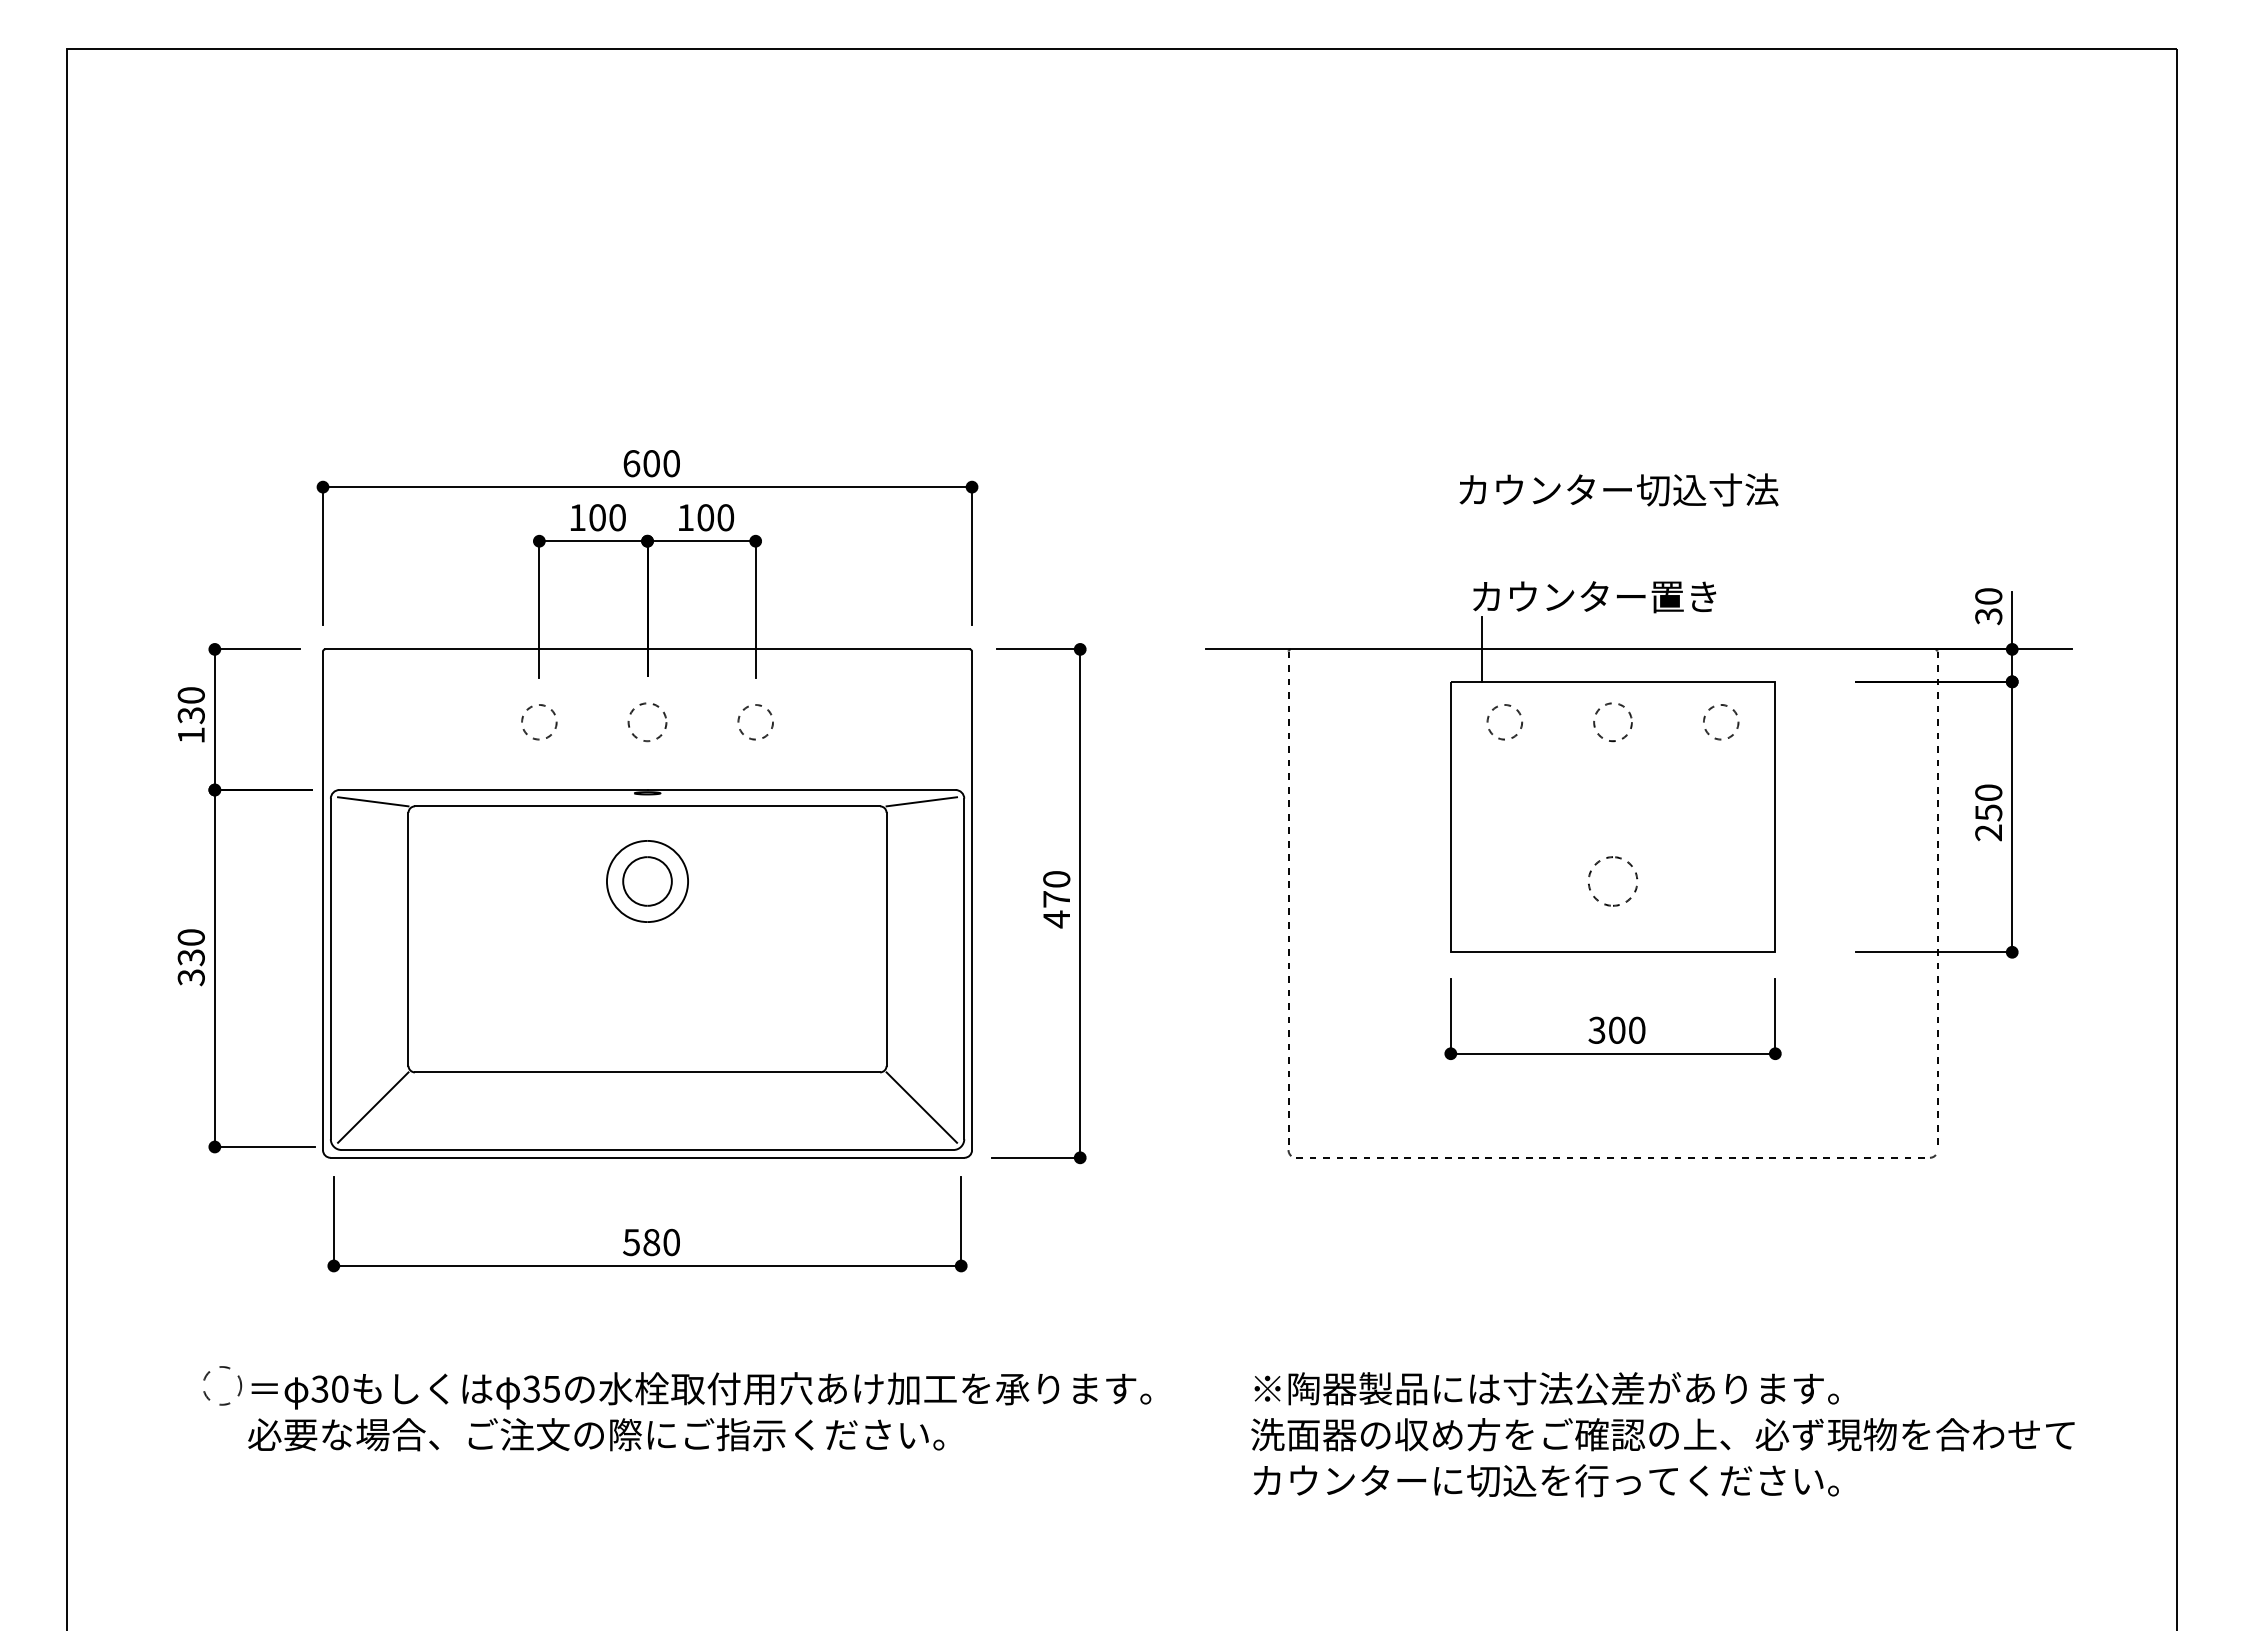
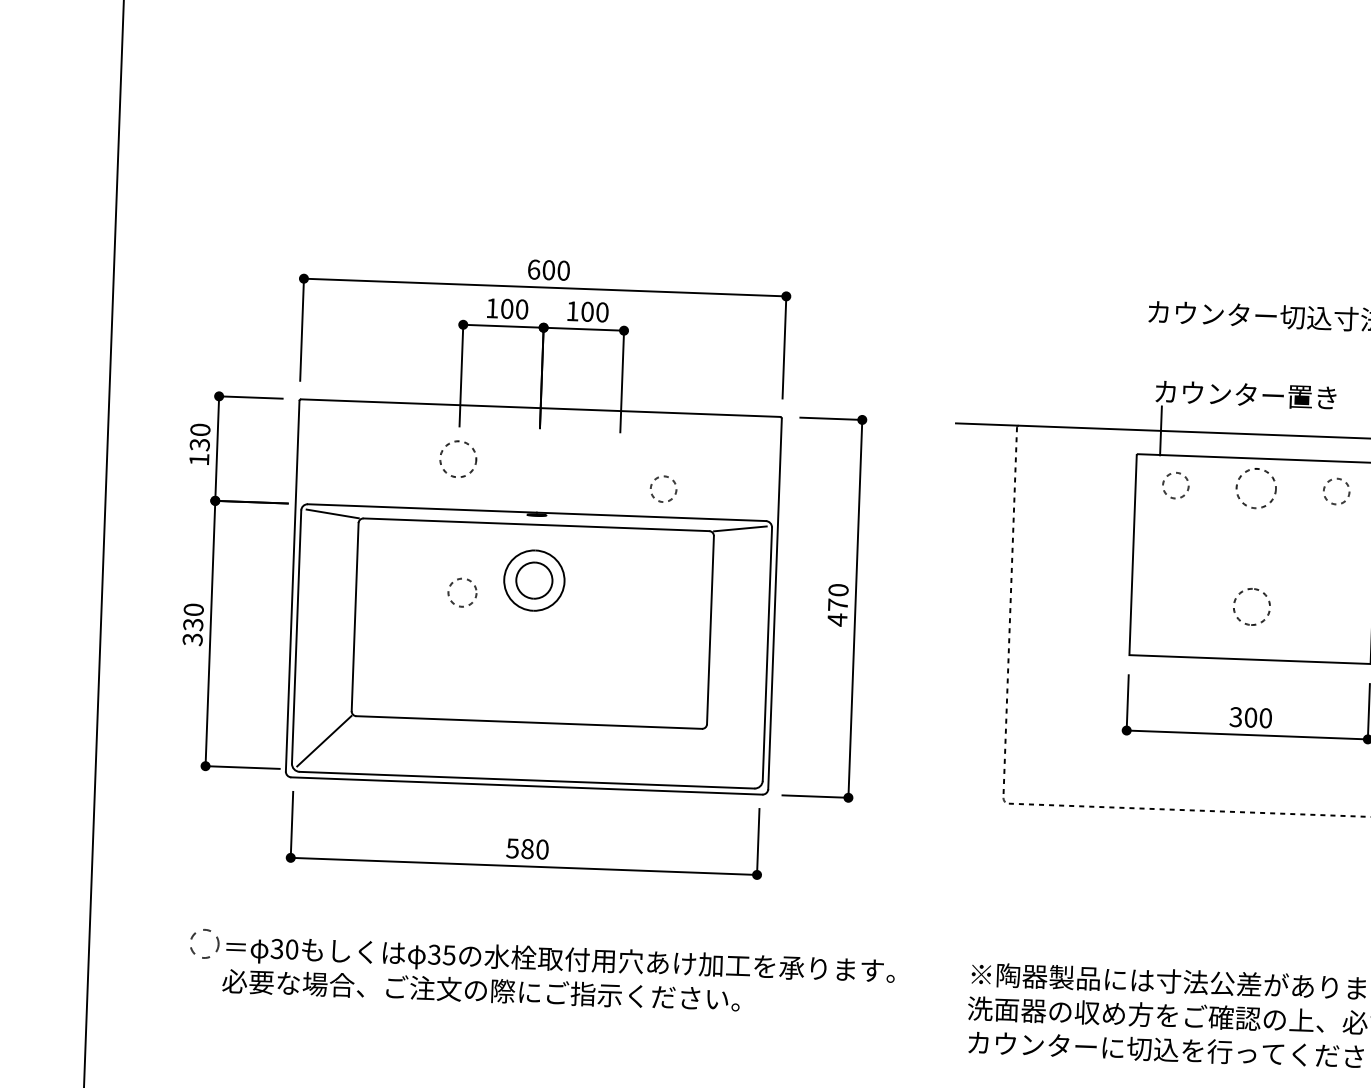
circle: (539, 722) -> (458, 459), size x1.4
circle: (647, 722) -> (462, 592), moved
circle: (755, 722) -> (663, 489), moved
circle: (1612, 722) -> (1255, 488), size x1.4
line: (921, 1107) -> (731, 756), removed

